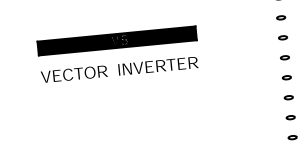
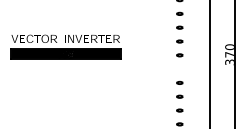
part: (116, 40) -> (65, 53), moved
part: (288, 98) -> (179, 69), removed

